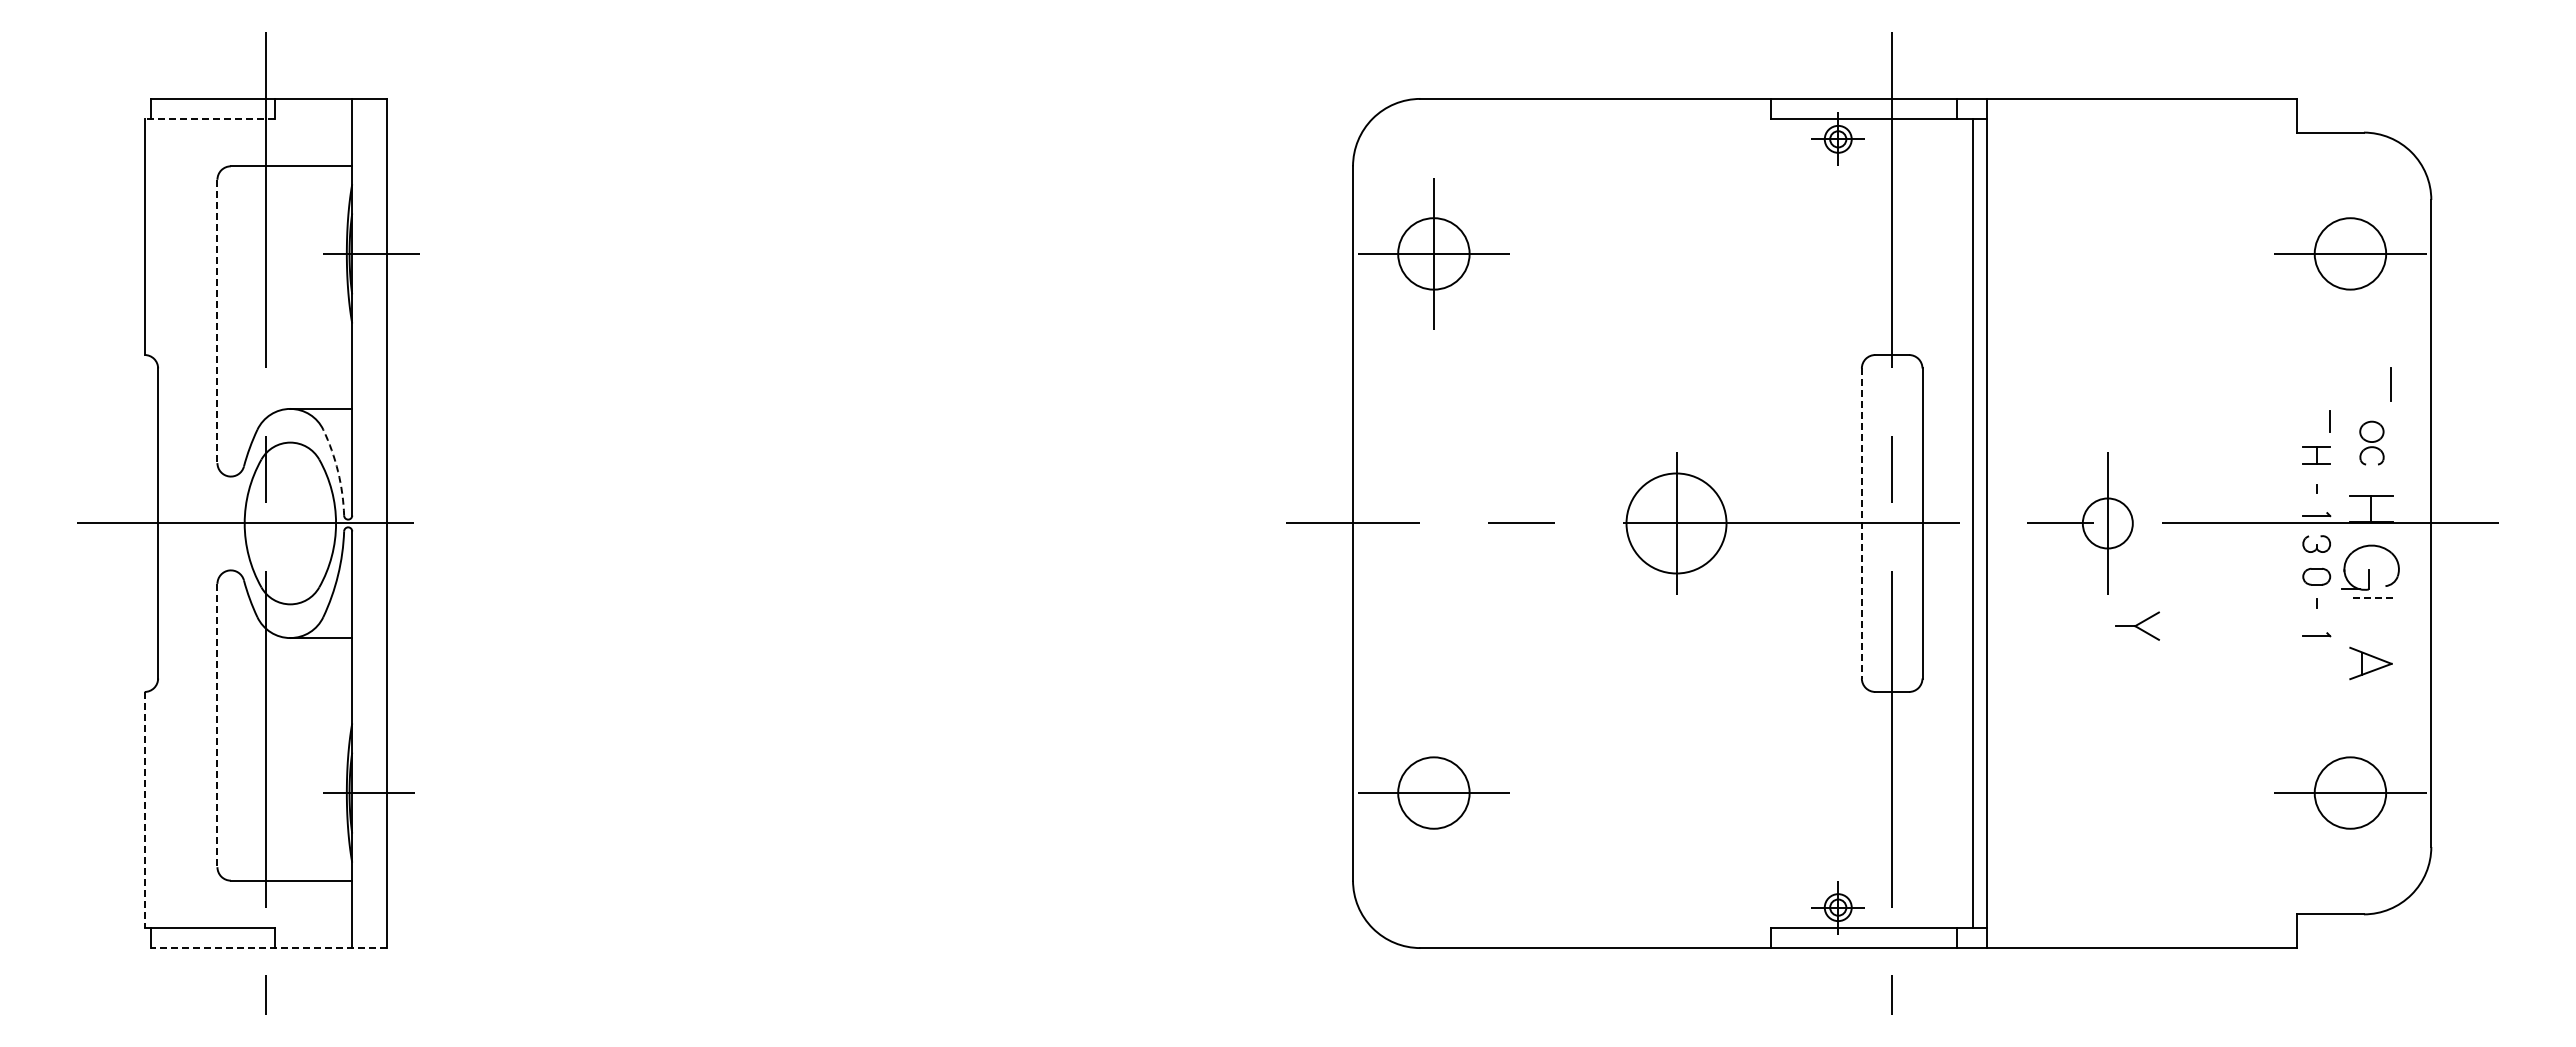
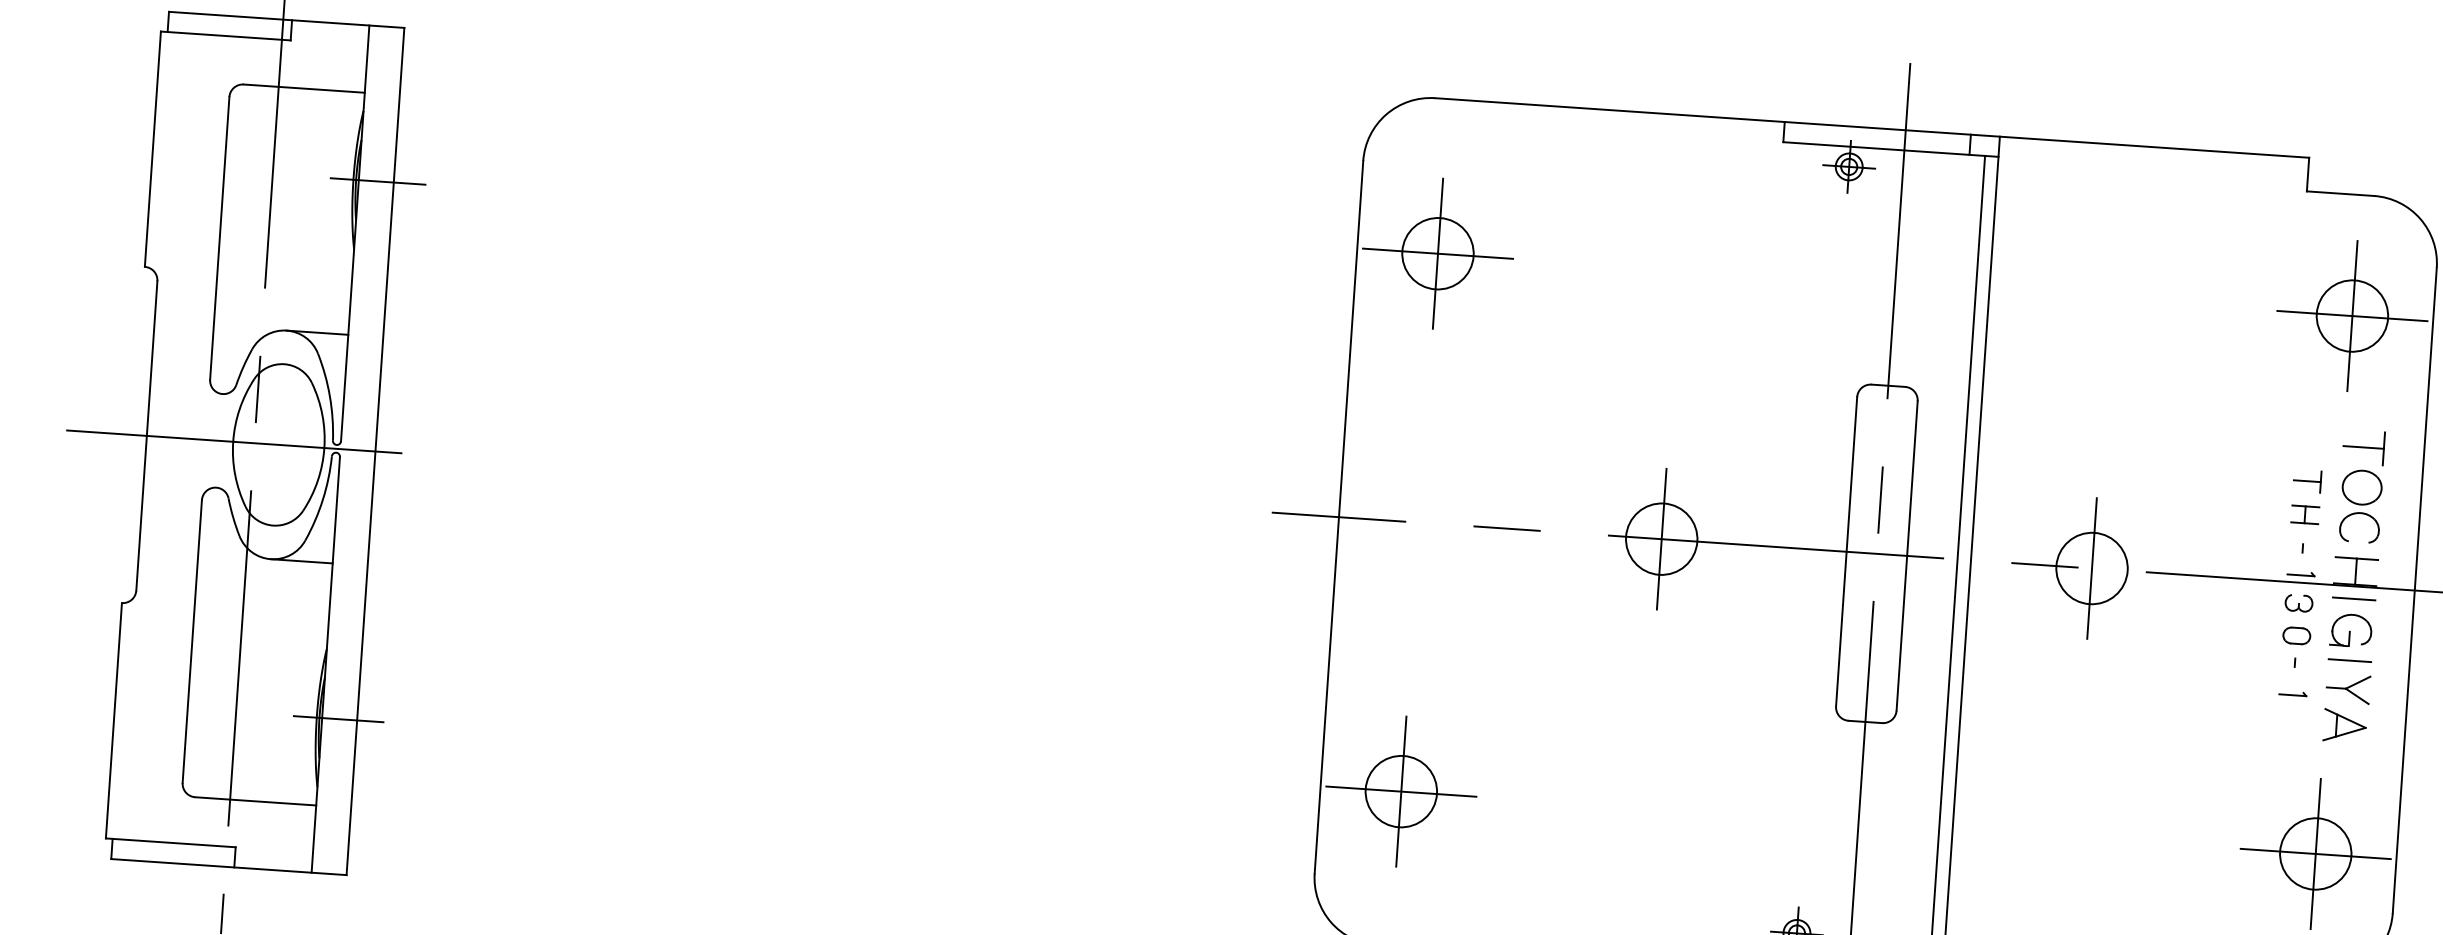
line: (209, 119) -> (225, 36), dashed -> solid
line: (2350, 253) -> (2352, 315), added
line: (217, 321) -> (219, 238), dashed -> solid
line: (2370, 384) -> (2363, 447), added
line: (2316, 421) -> (2307, 480), added
part: (2371, 442) -> (2360, 505), size x1.67
arc: (338, 471) -> (330, 396), dashed -> solid
circle: (1676, 523) -> (1661, 539), size x0.71
line: (1861, 523) -> (1846, 551), dashed -> solid
circle: (2107, 523) -> (2091, 568), size x1.43
line: (2371, 536) -> (2354, 599), added
part: (2370, 567) -> (2351, 630), size x0.71
line: (2370, 597) -> (2349, 660), dashed -> solid
part: (2137, 625) -> (2348, 688), moved
line: (217, 725) -> (192, 641), dashed -> solid
line: (1433, 792) -> (1400, 791), added
line: (2350, 792) -> (2315, 853), added
line: (144, 809) -> (113, 720), dashed -> solid
line: (269, 948) -> (229, 867), dashed -> solid

